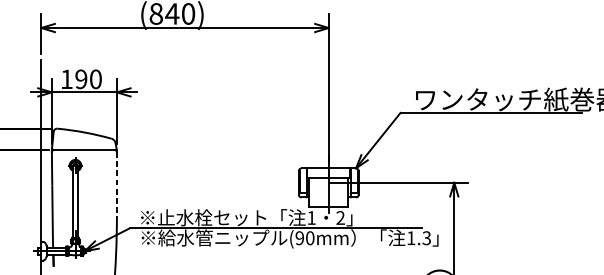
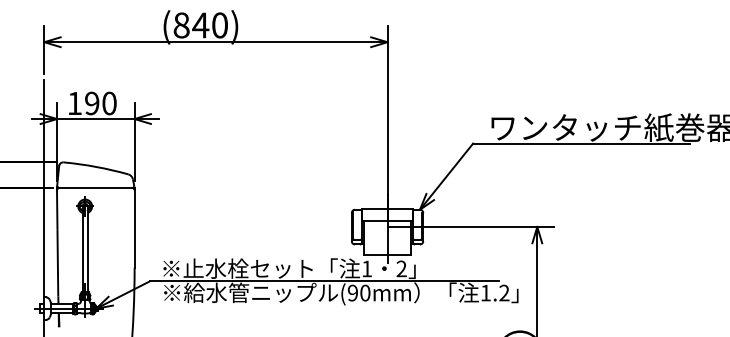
line: (116, 184) -> (134, 228), dashed -> solid
text: (426, 238) -> (504, 293), 1.3 -> 1.2

